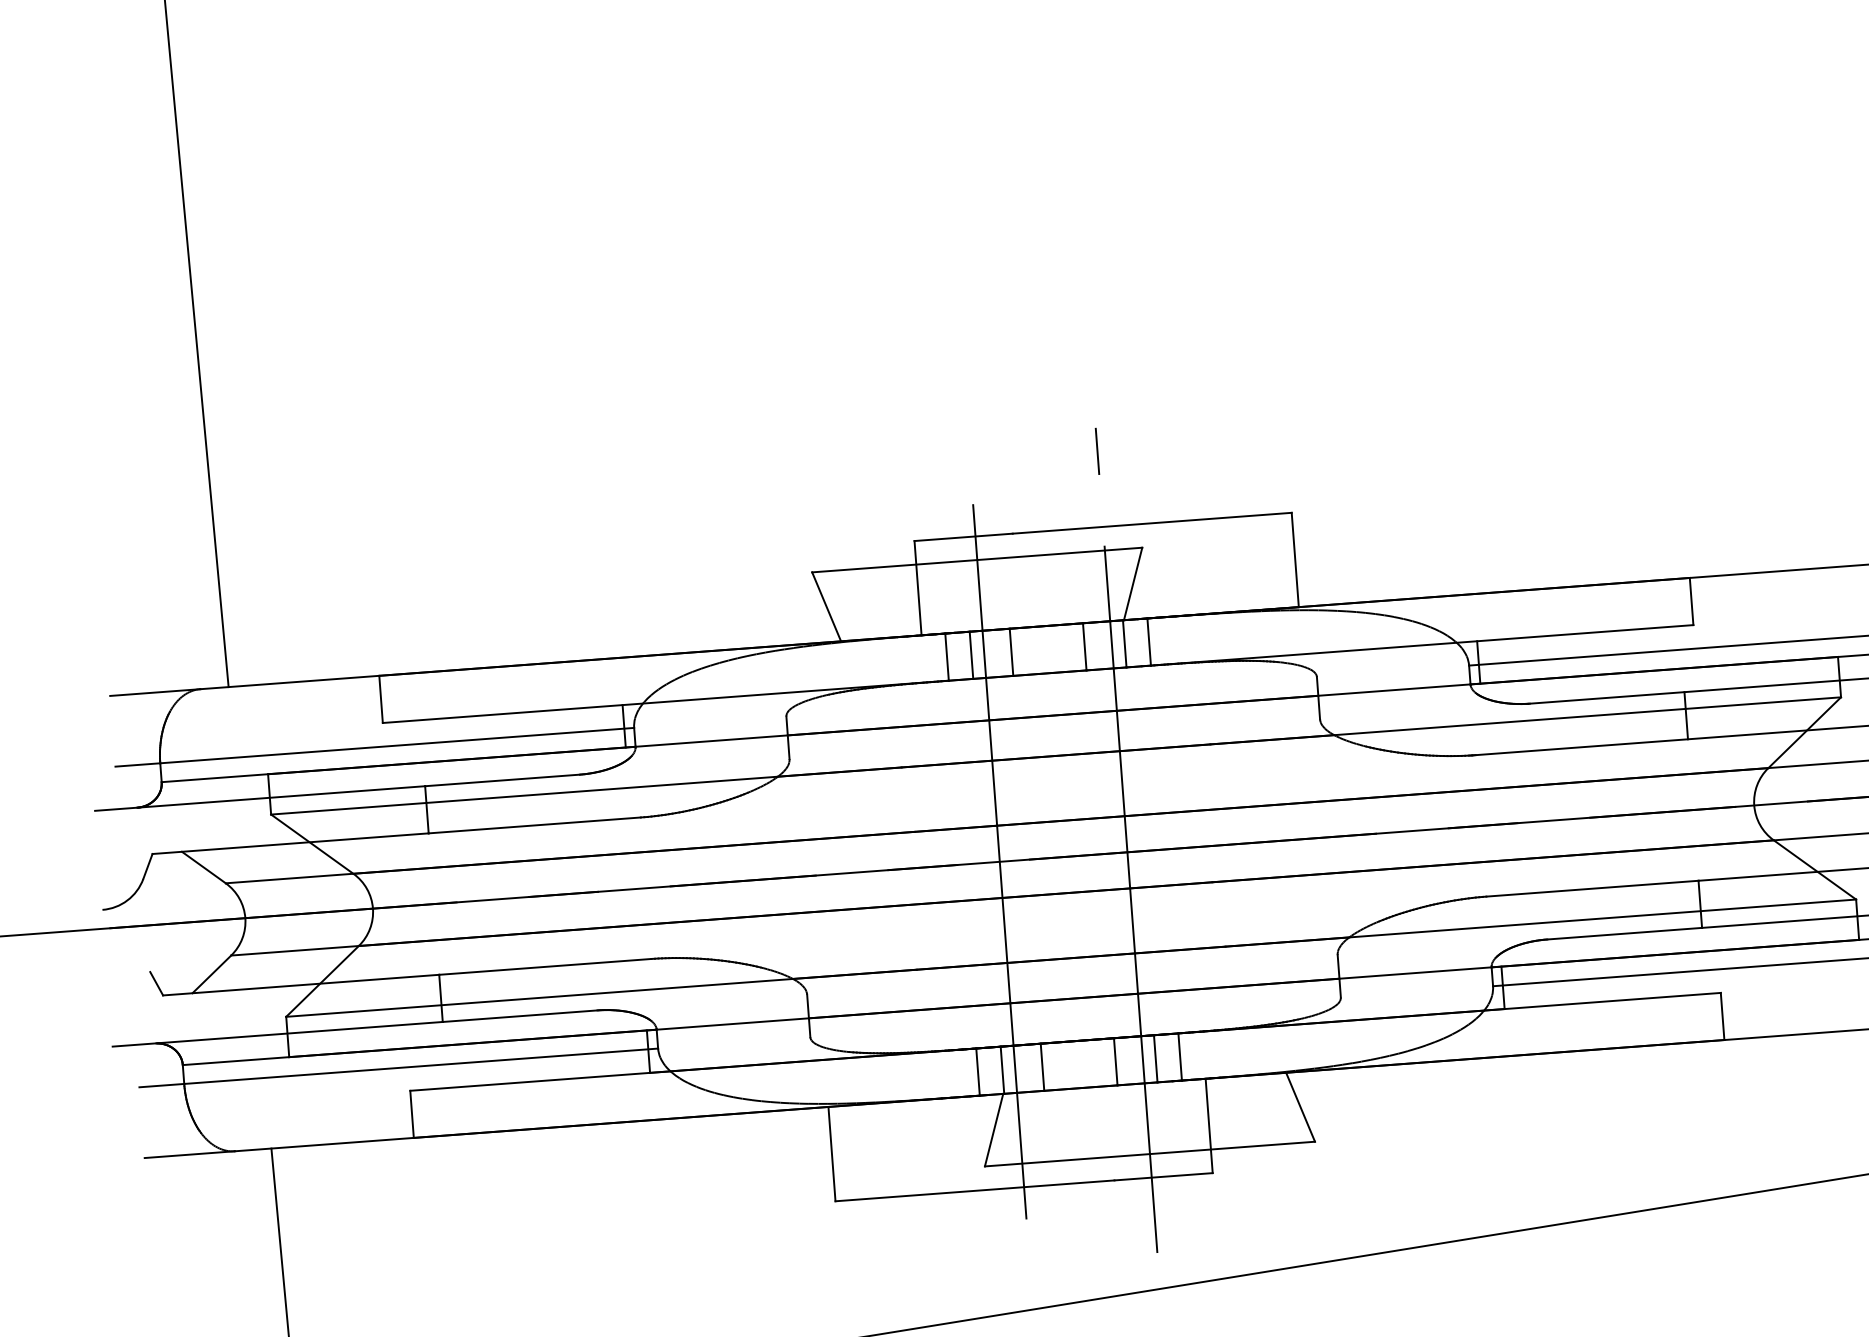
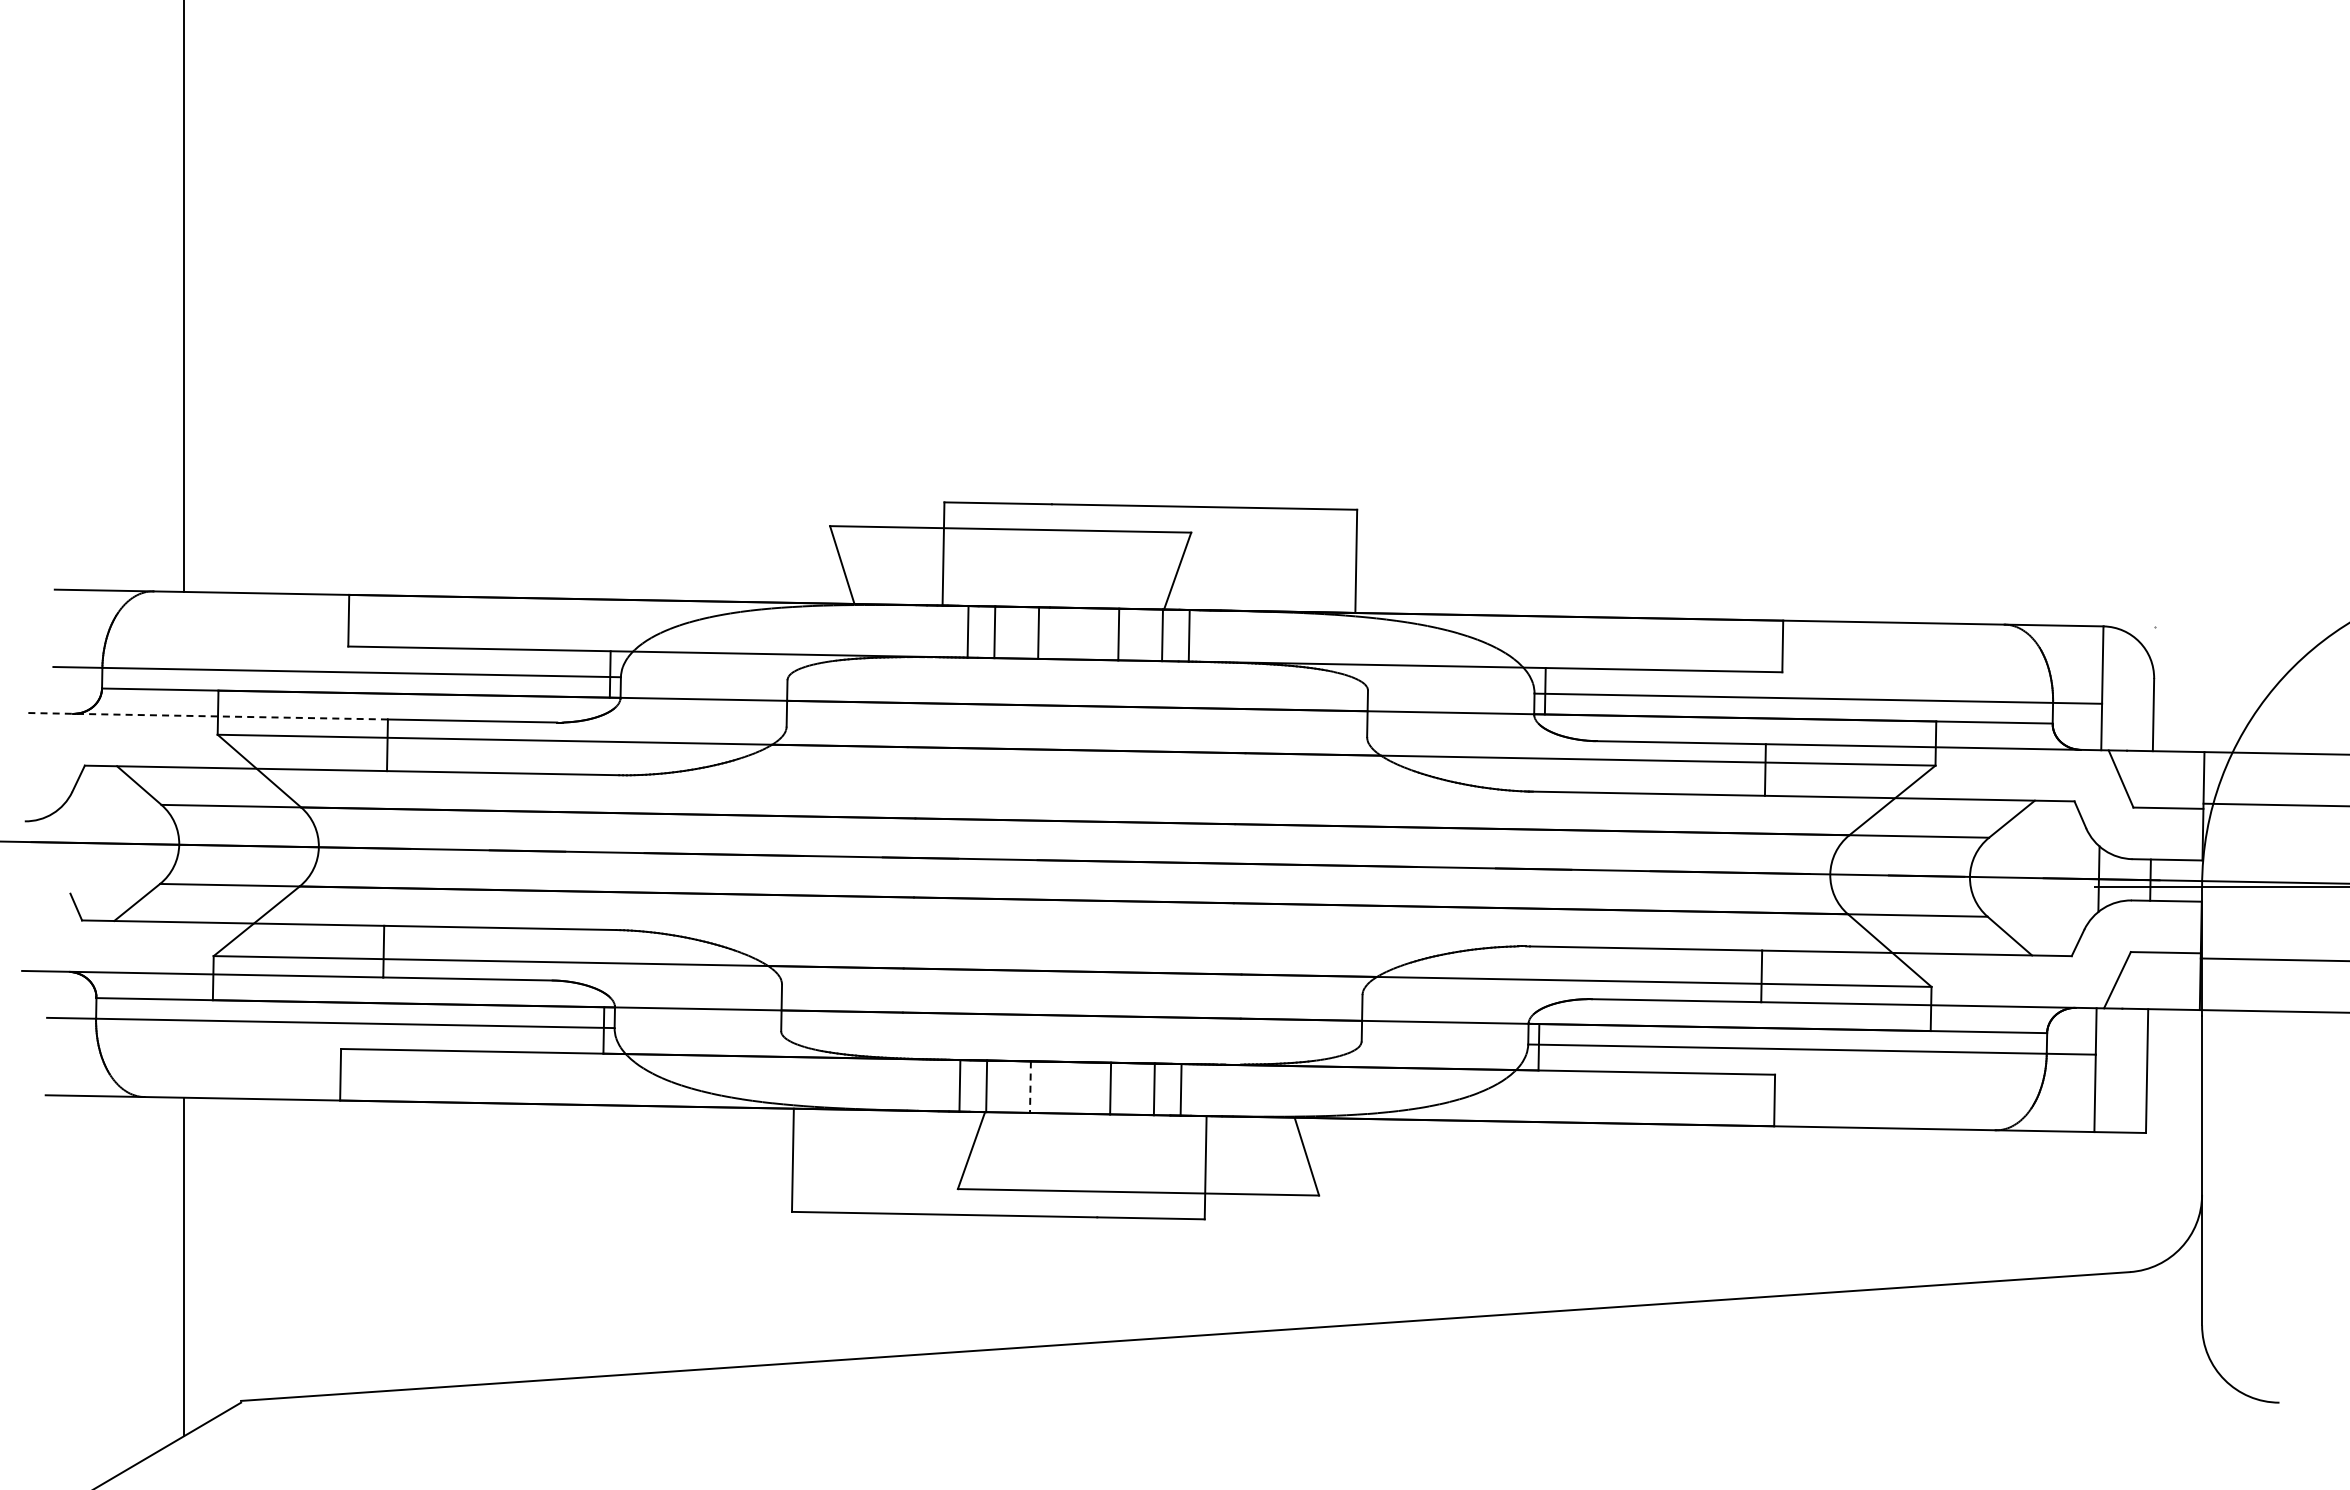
line: (260, 798) -> (207, 716), solid -> dashed
line: (1126, 839) -> (1144, 848), removed
line: (999, 861) -> (1004, 859), removed
line: (1042, 1067) -> (1030, 1087), solid -> dashed

